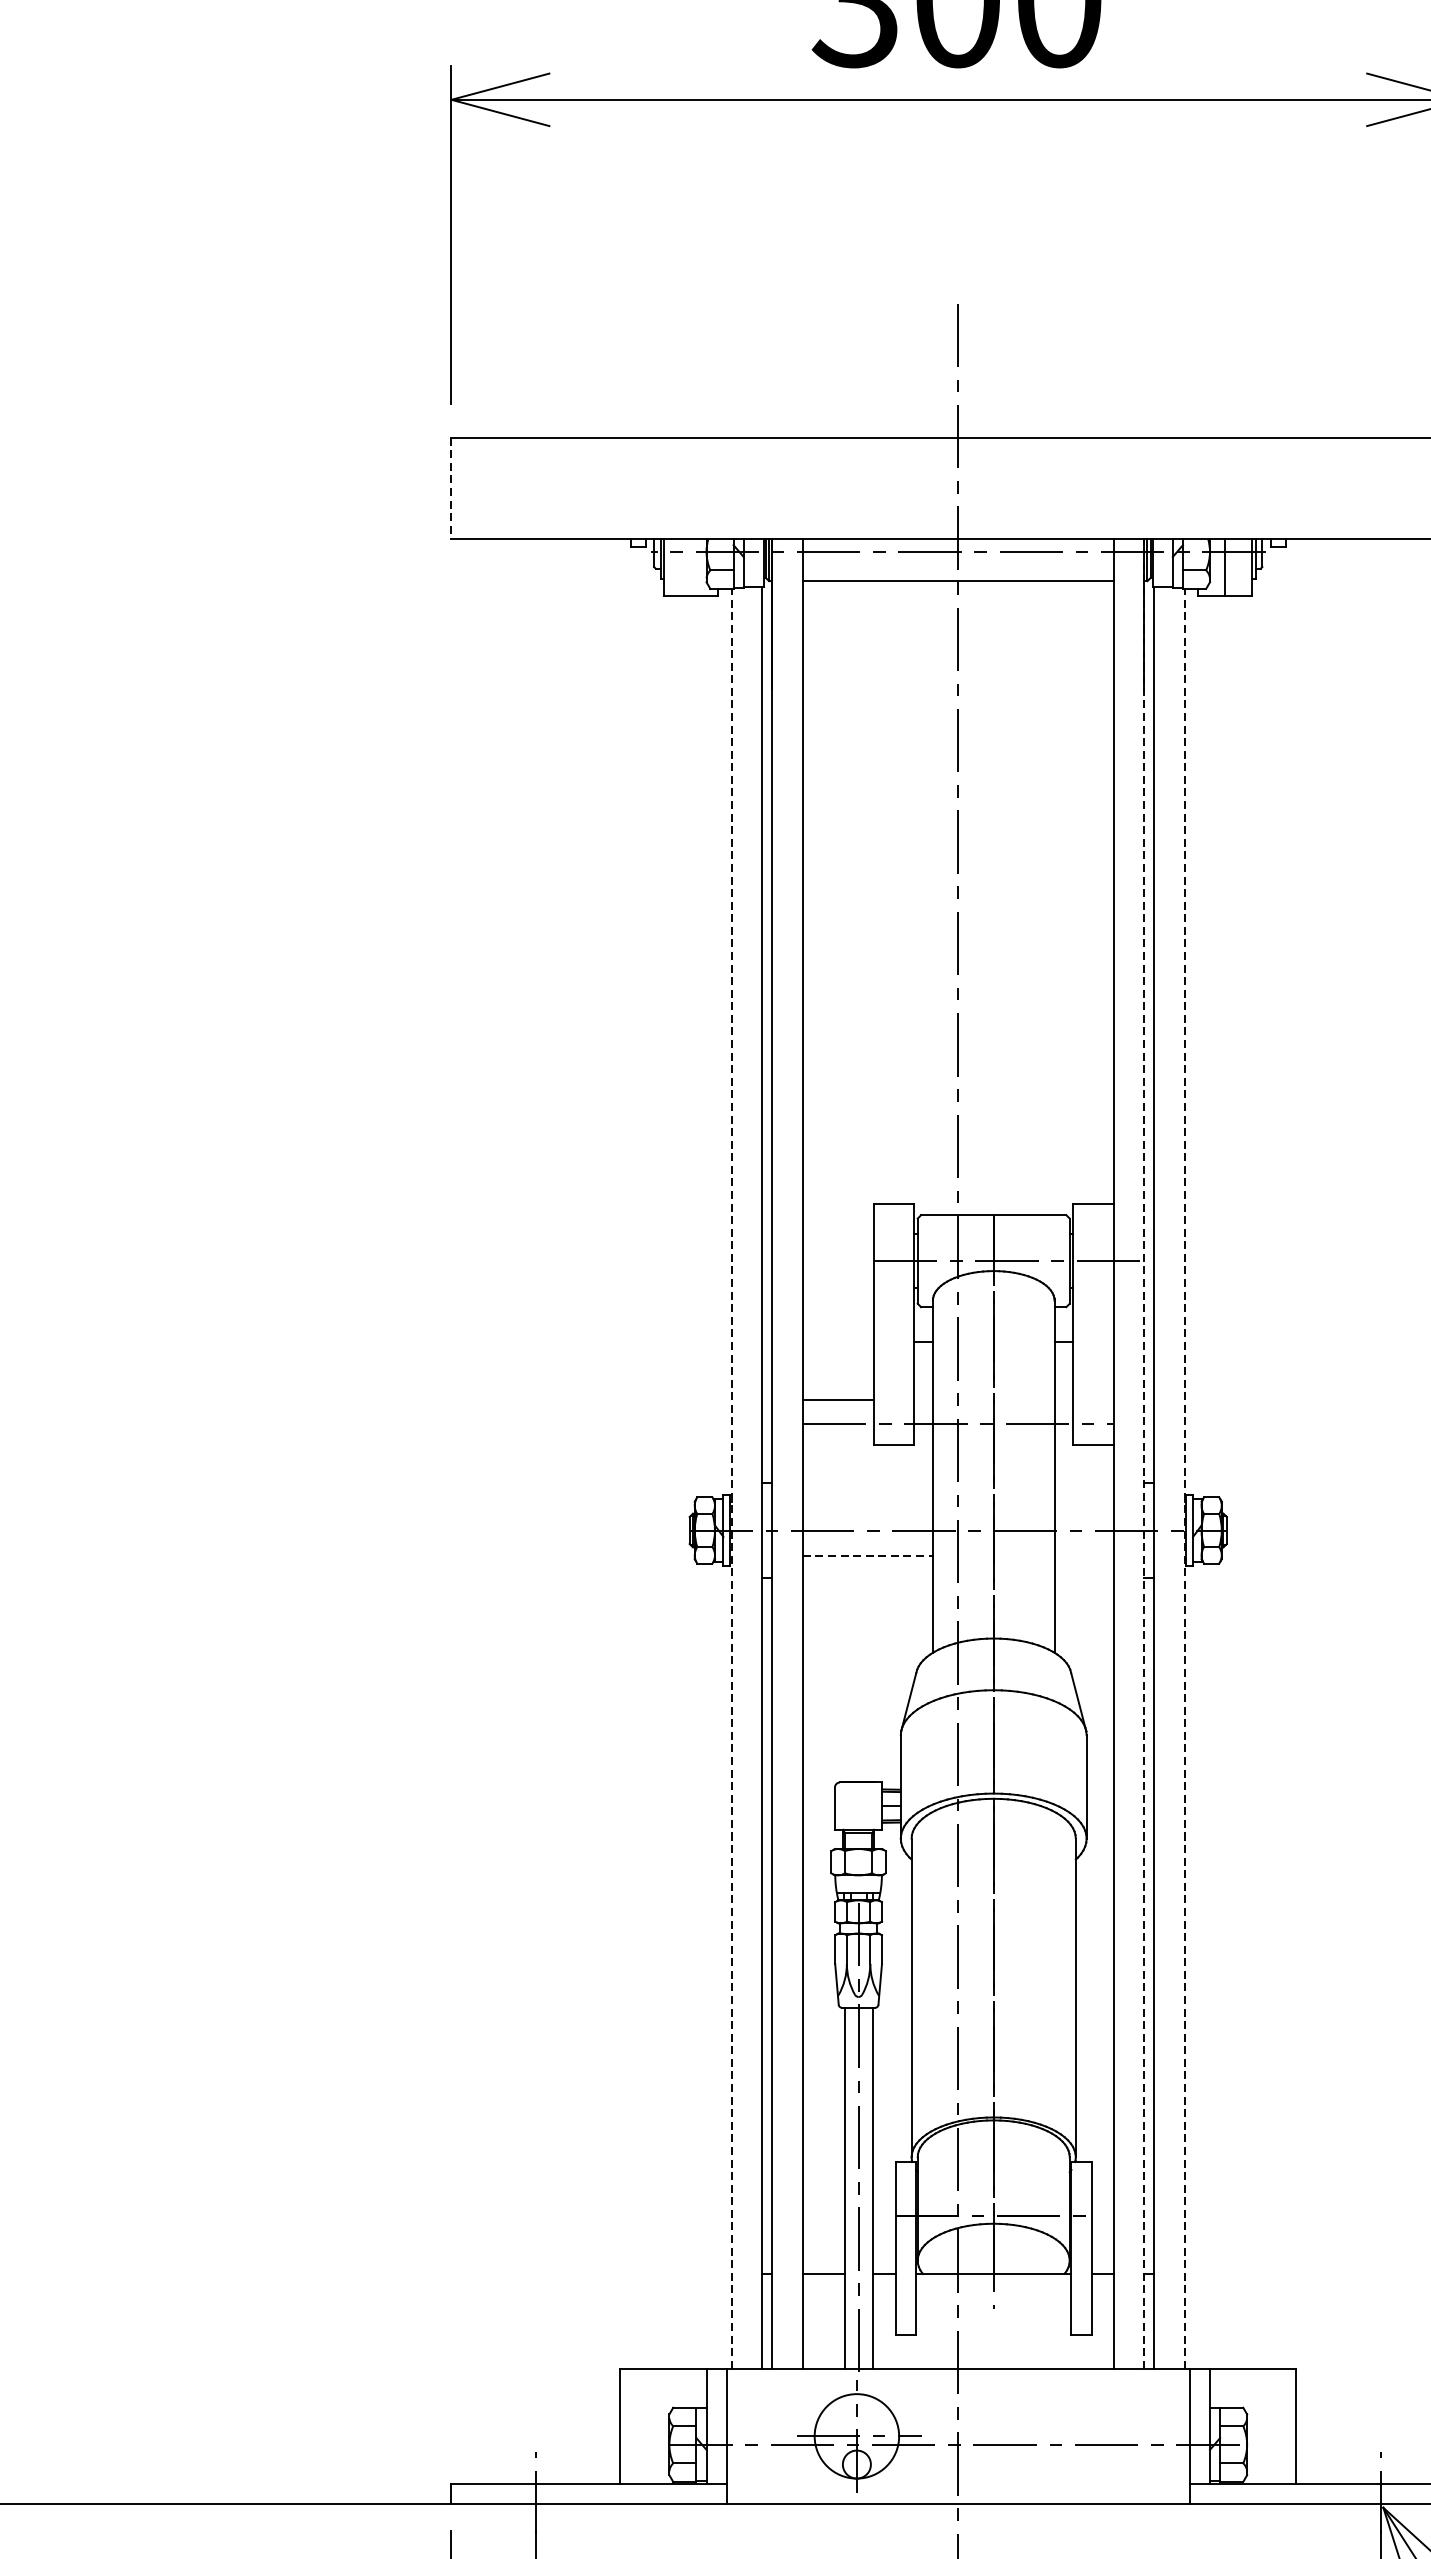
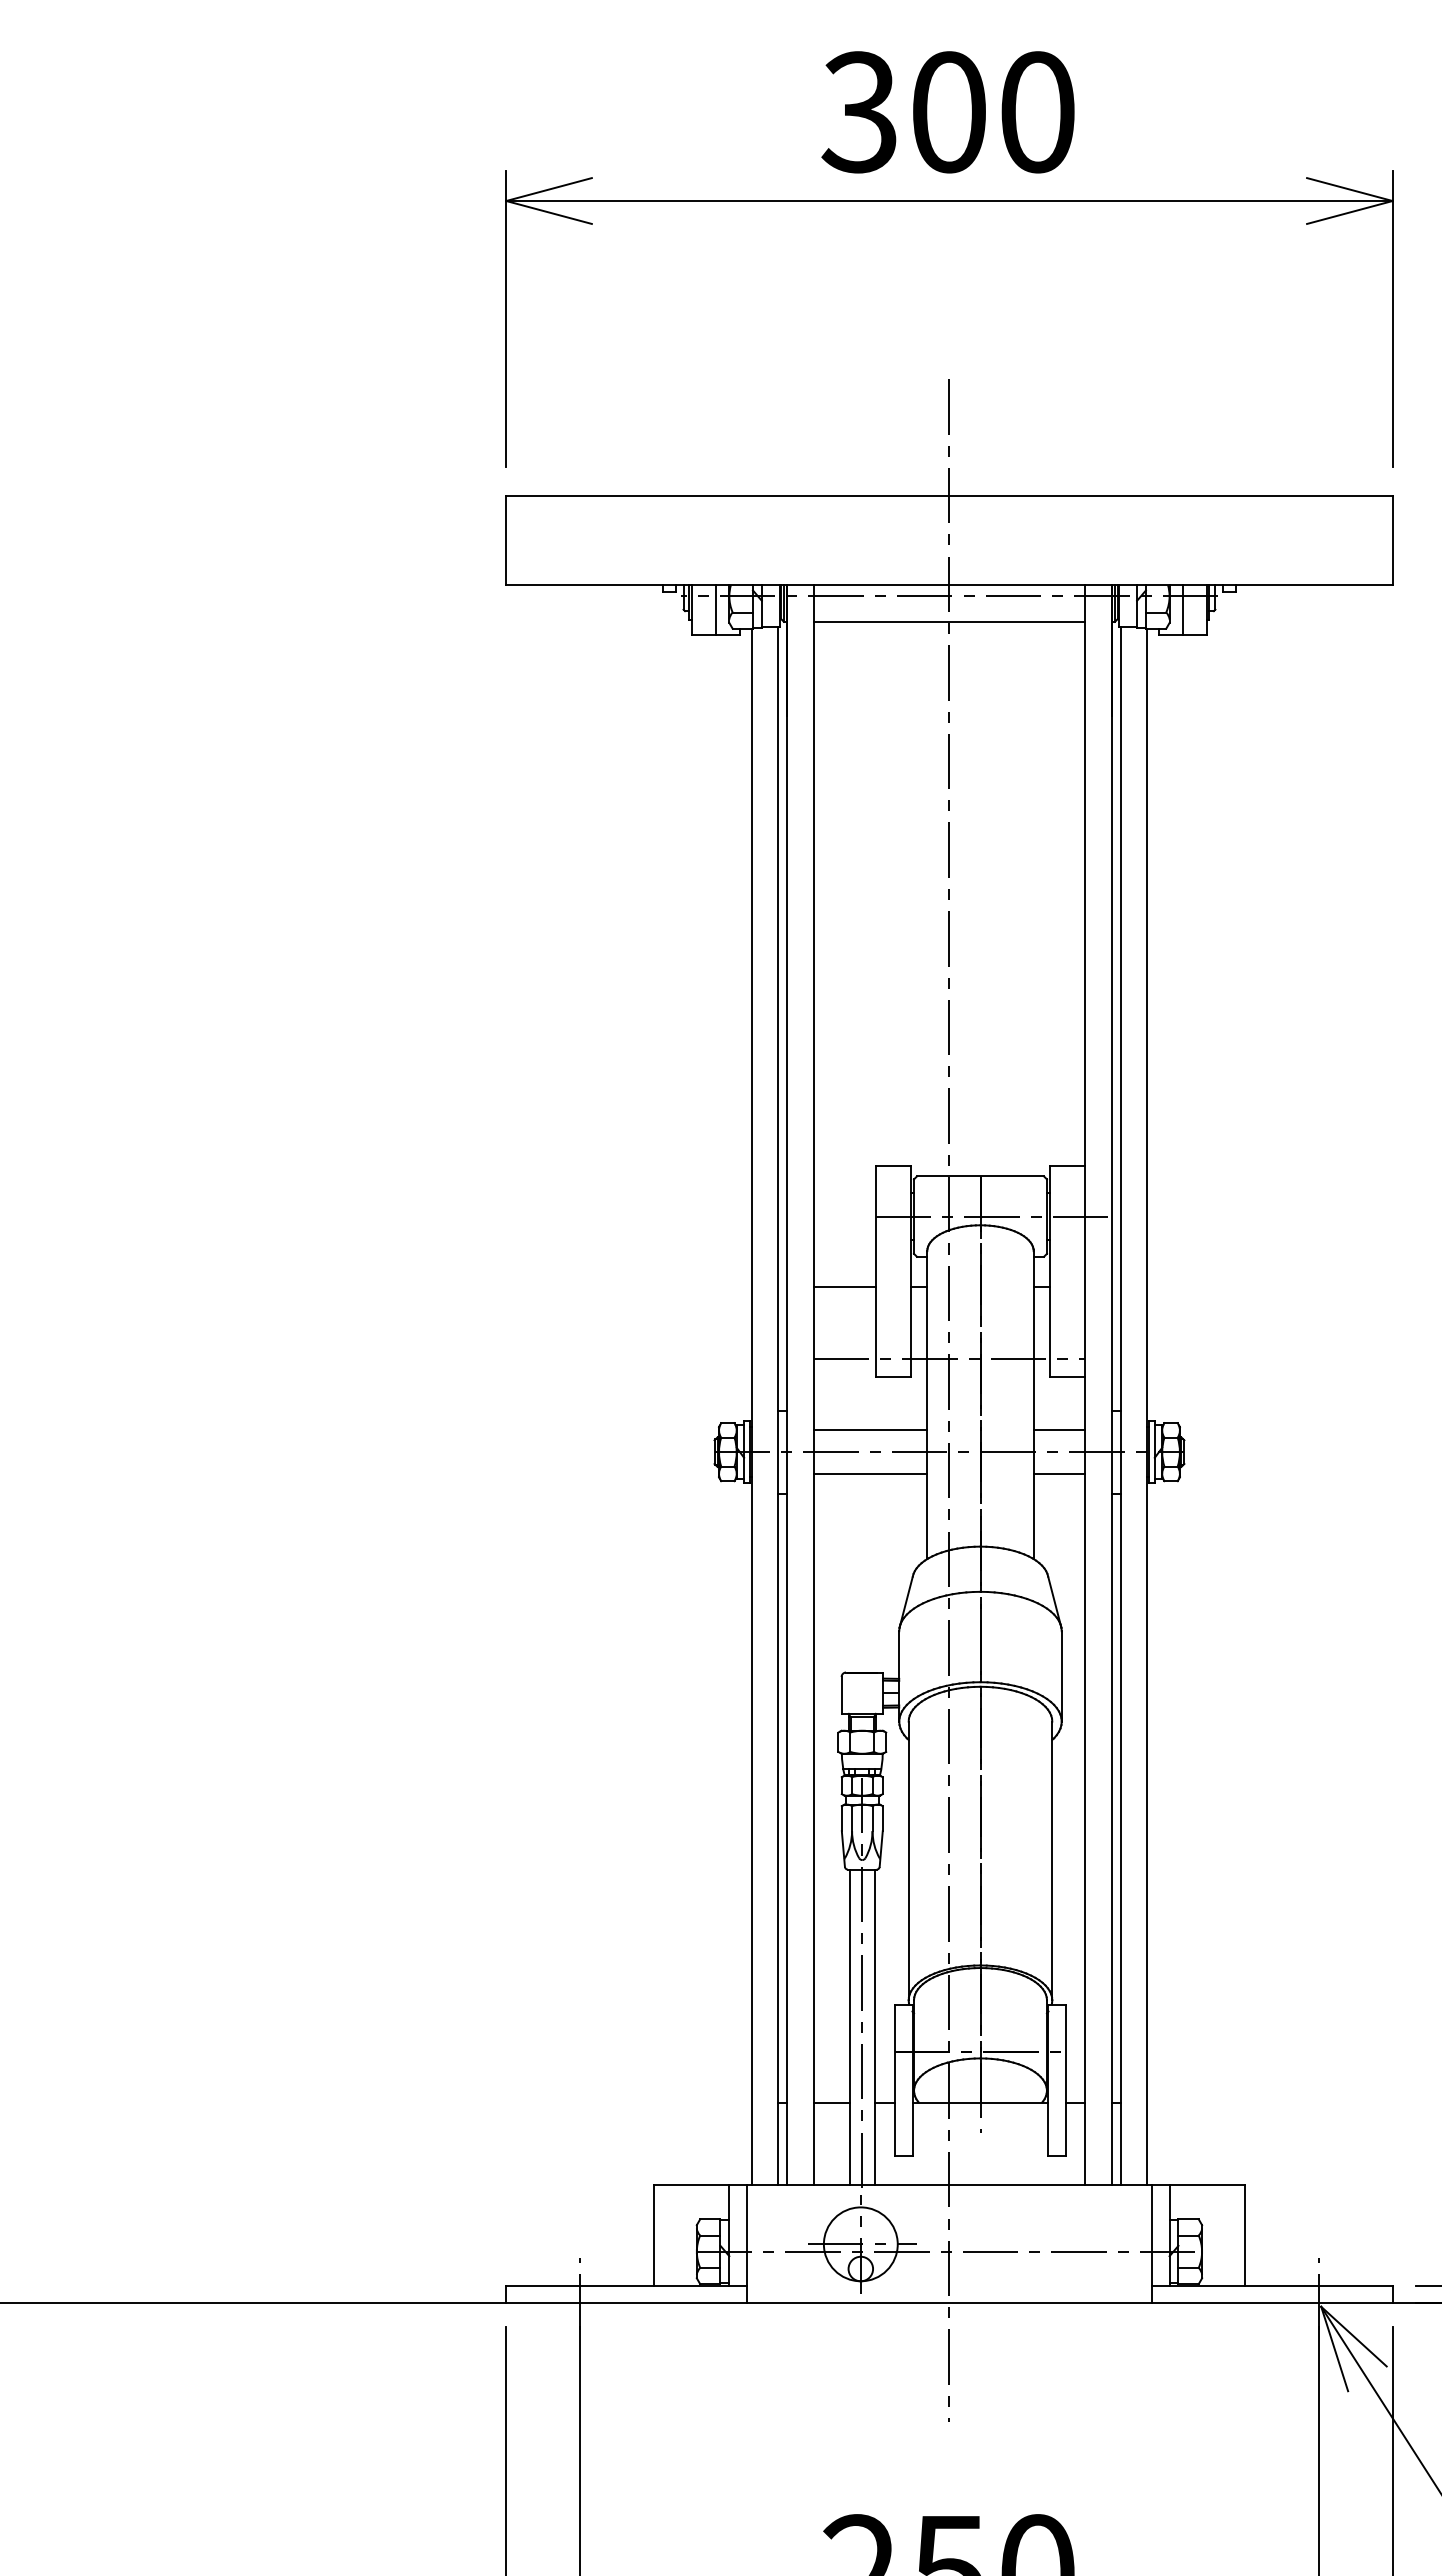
line: (451, 489) -> (506, 541), dashed -> solid
line: (691, 566) -> (716, 609), added
line: (838, 1400) -> (844, 1287), moved
line: (1143, 1453) -> (1111, 1384), dashed -> solid
line: (731, 1478) -> (751, 1406), dashed -> solid
line: (1184, 1478) -> (1147, 1406), dashed -> solid
line: (867, 1505) -> (870, 1430), added
line: (1084, 1505) -> (1059, 1430), added
line: (867, 1556) -> (870, 1474), dashed -> solid
line: (1084, 1556) -> (1059, 1474), added

